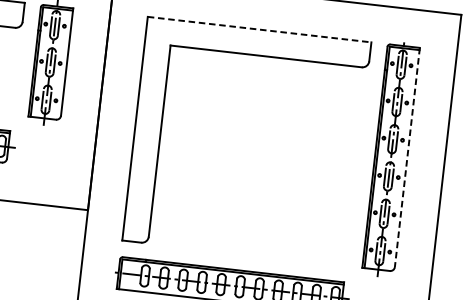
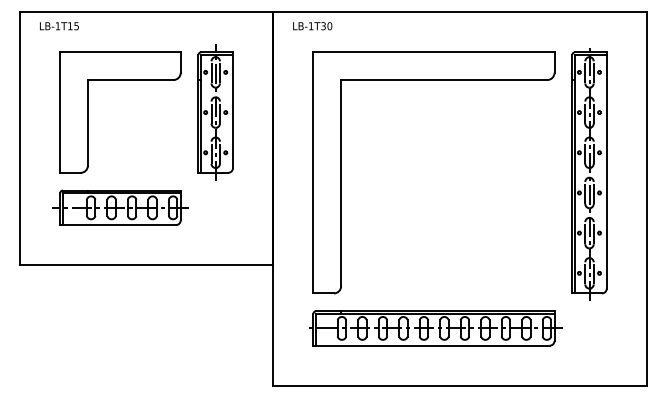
line: (259, 29) -> (433, 52), dashed -> solid
line: (407, 157) -> (606, 170), dashed -> solid

